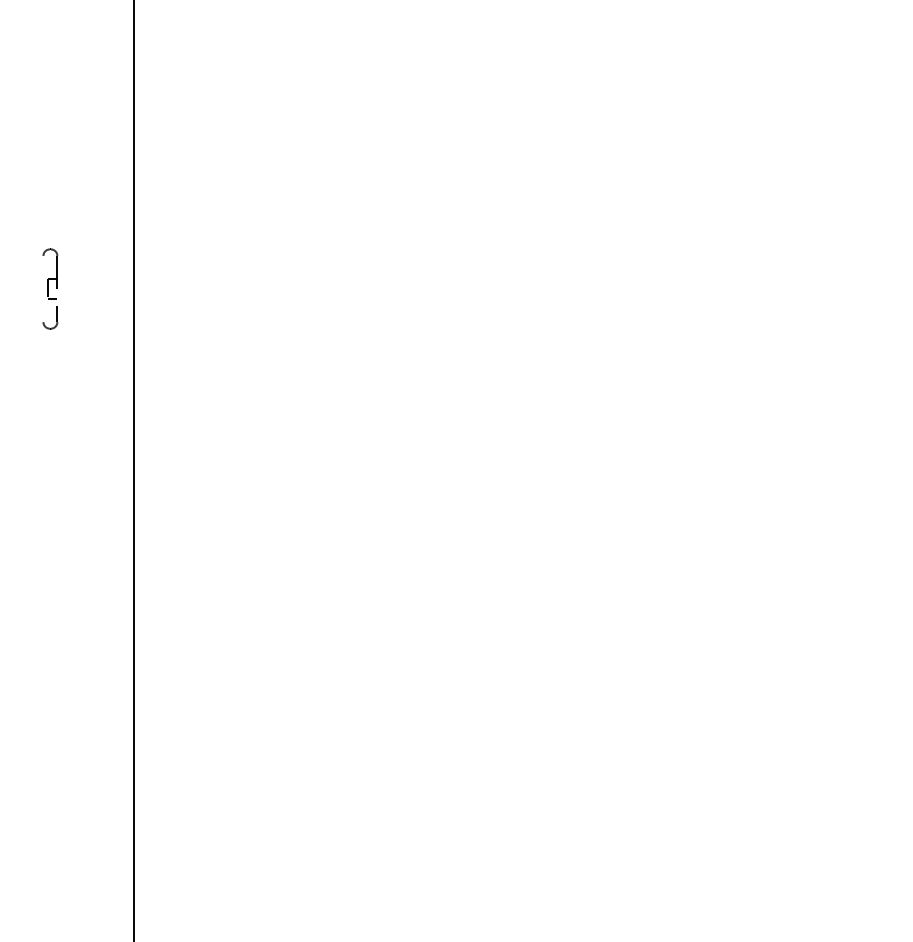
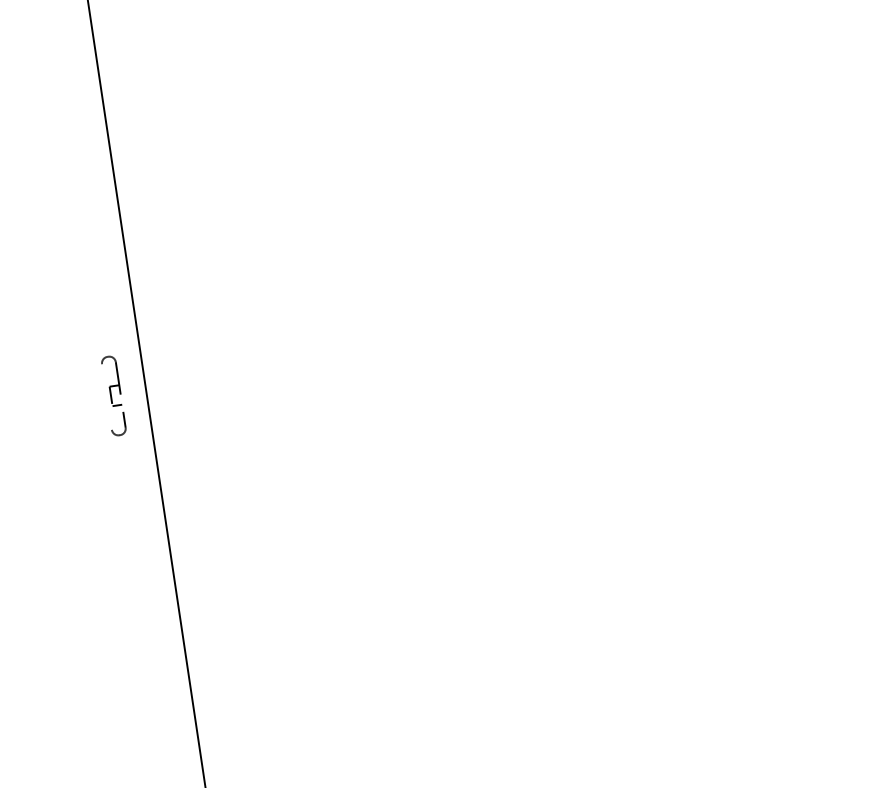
part: (50, 288) -> (113, 395), moved

